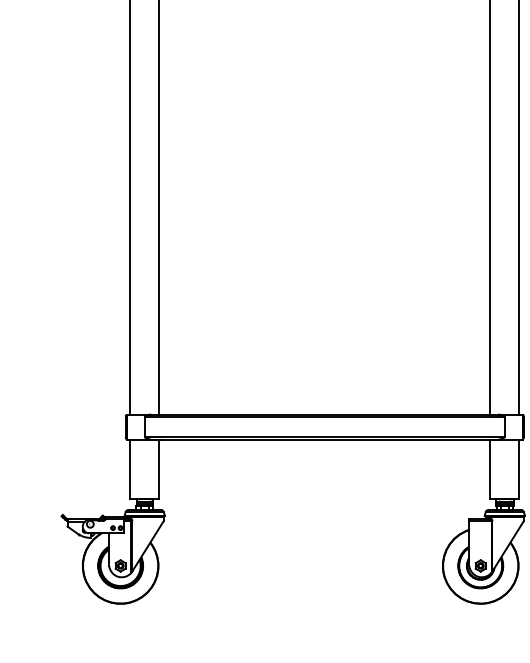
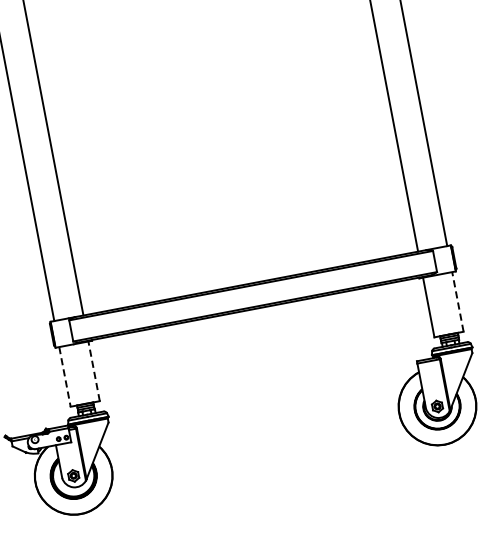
line: (130, 469) -> (65, 376), solid -> dashed
line: (159, 469) -> (94, 370), solid -> dashed
line: (519, 469) -> (458, 301), solid -> dashed

